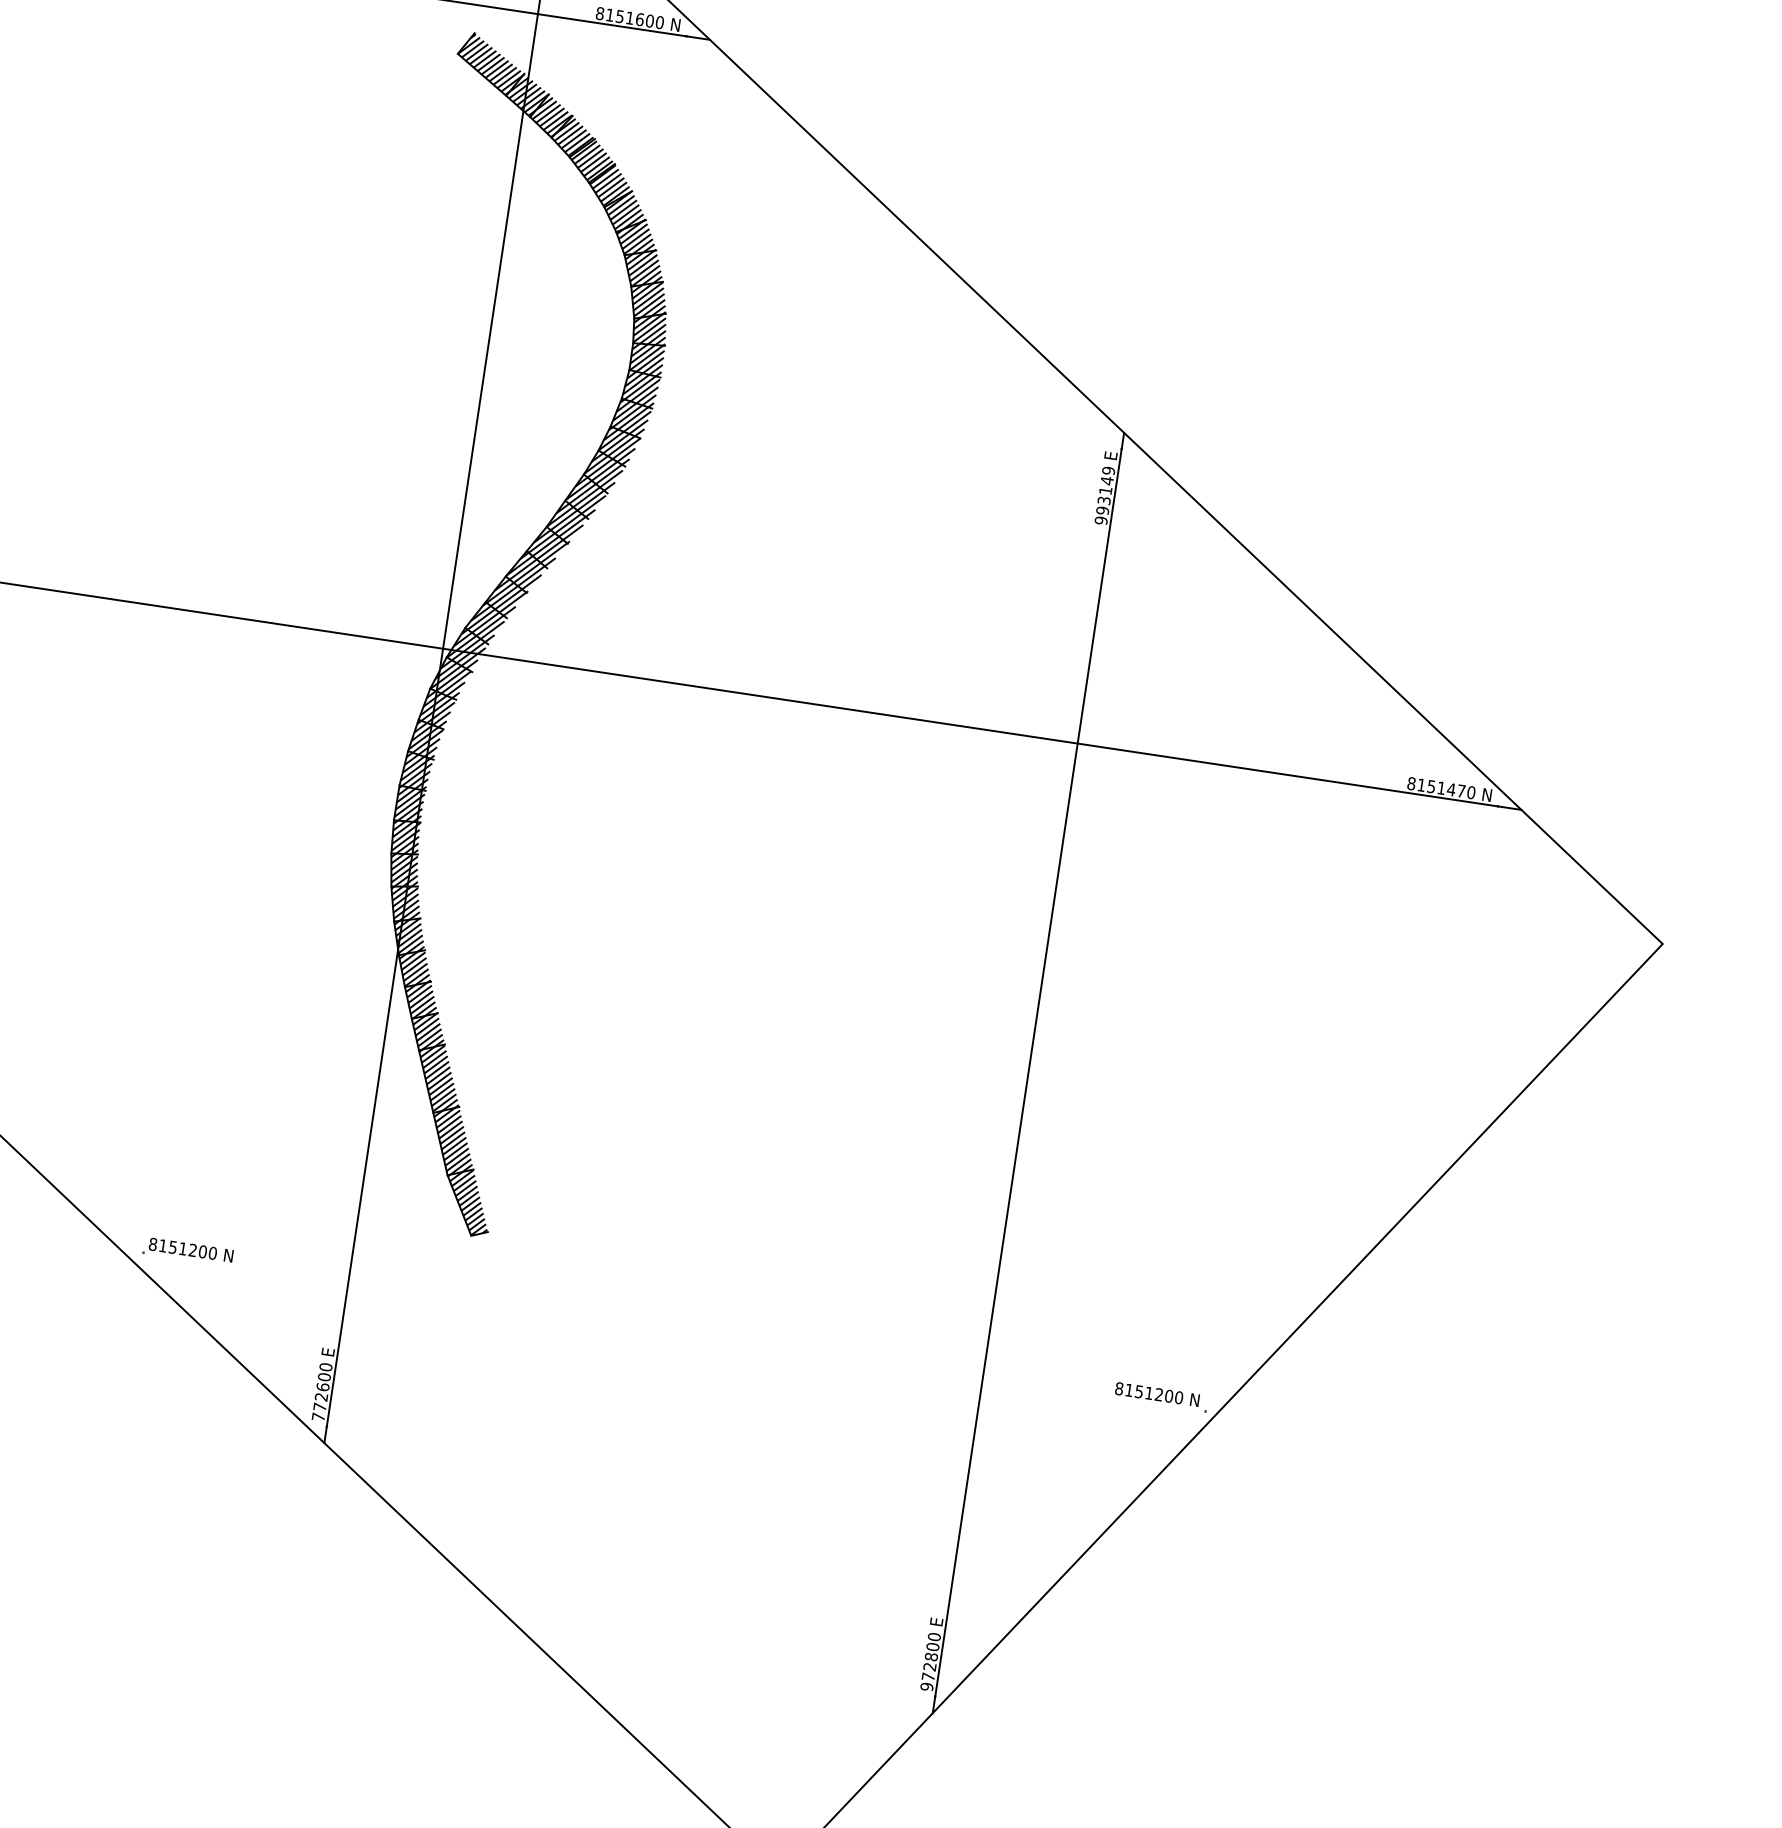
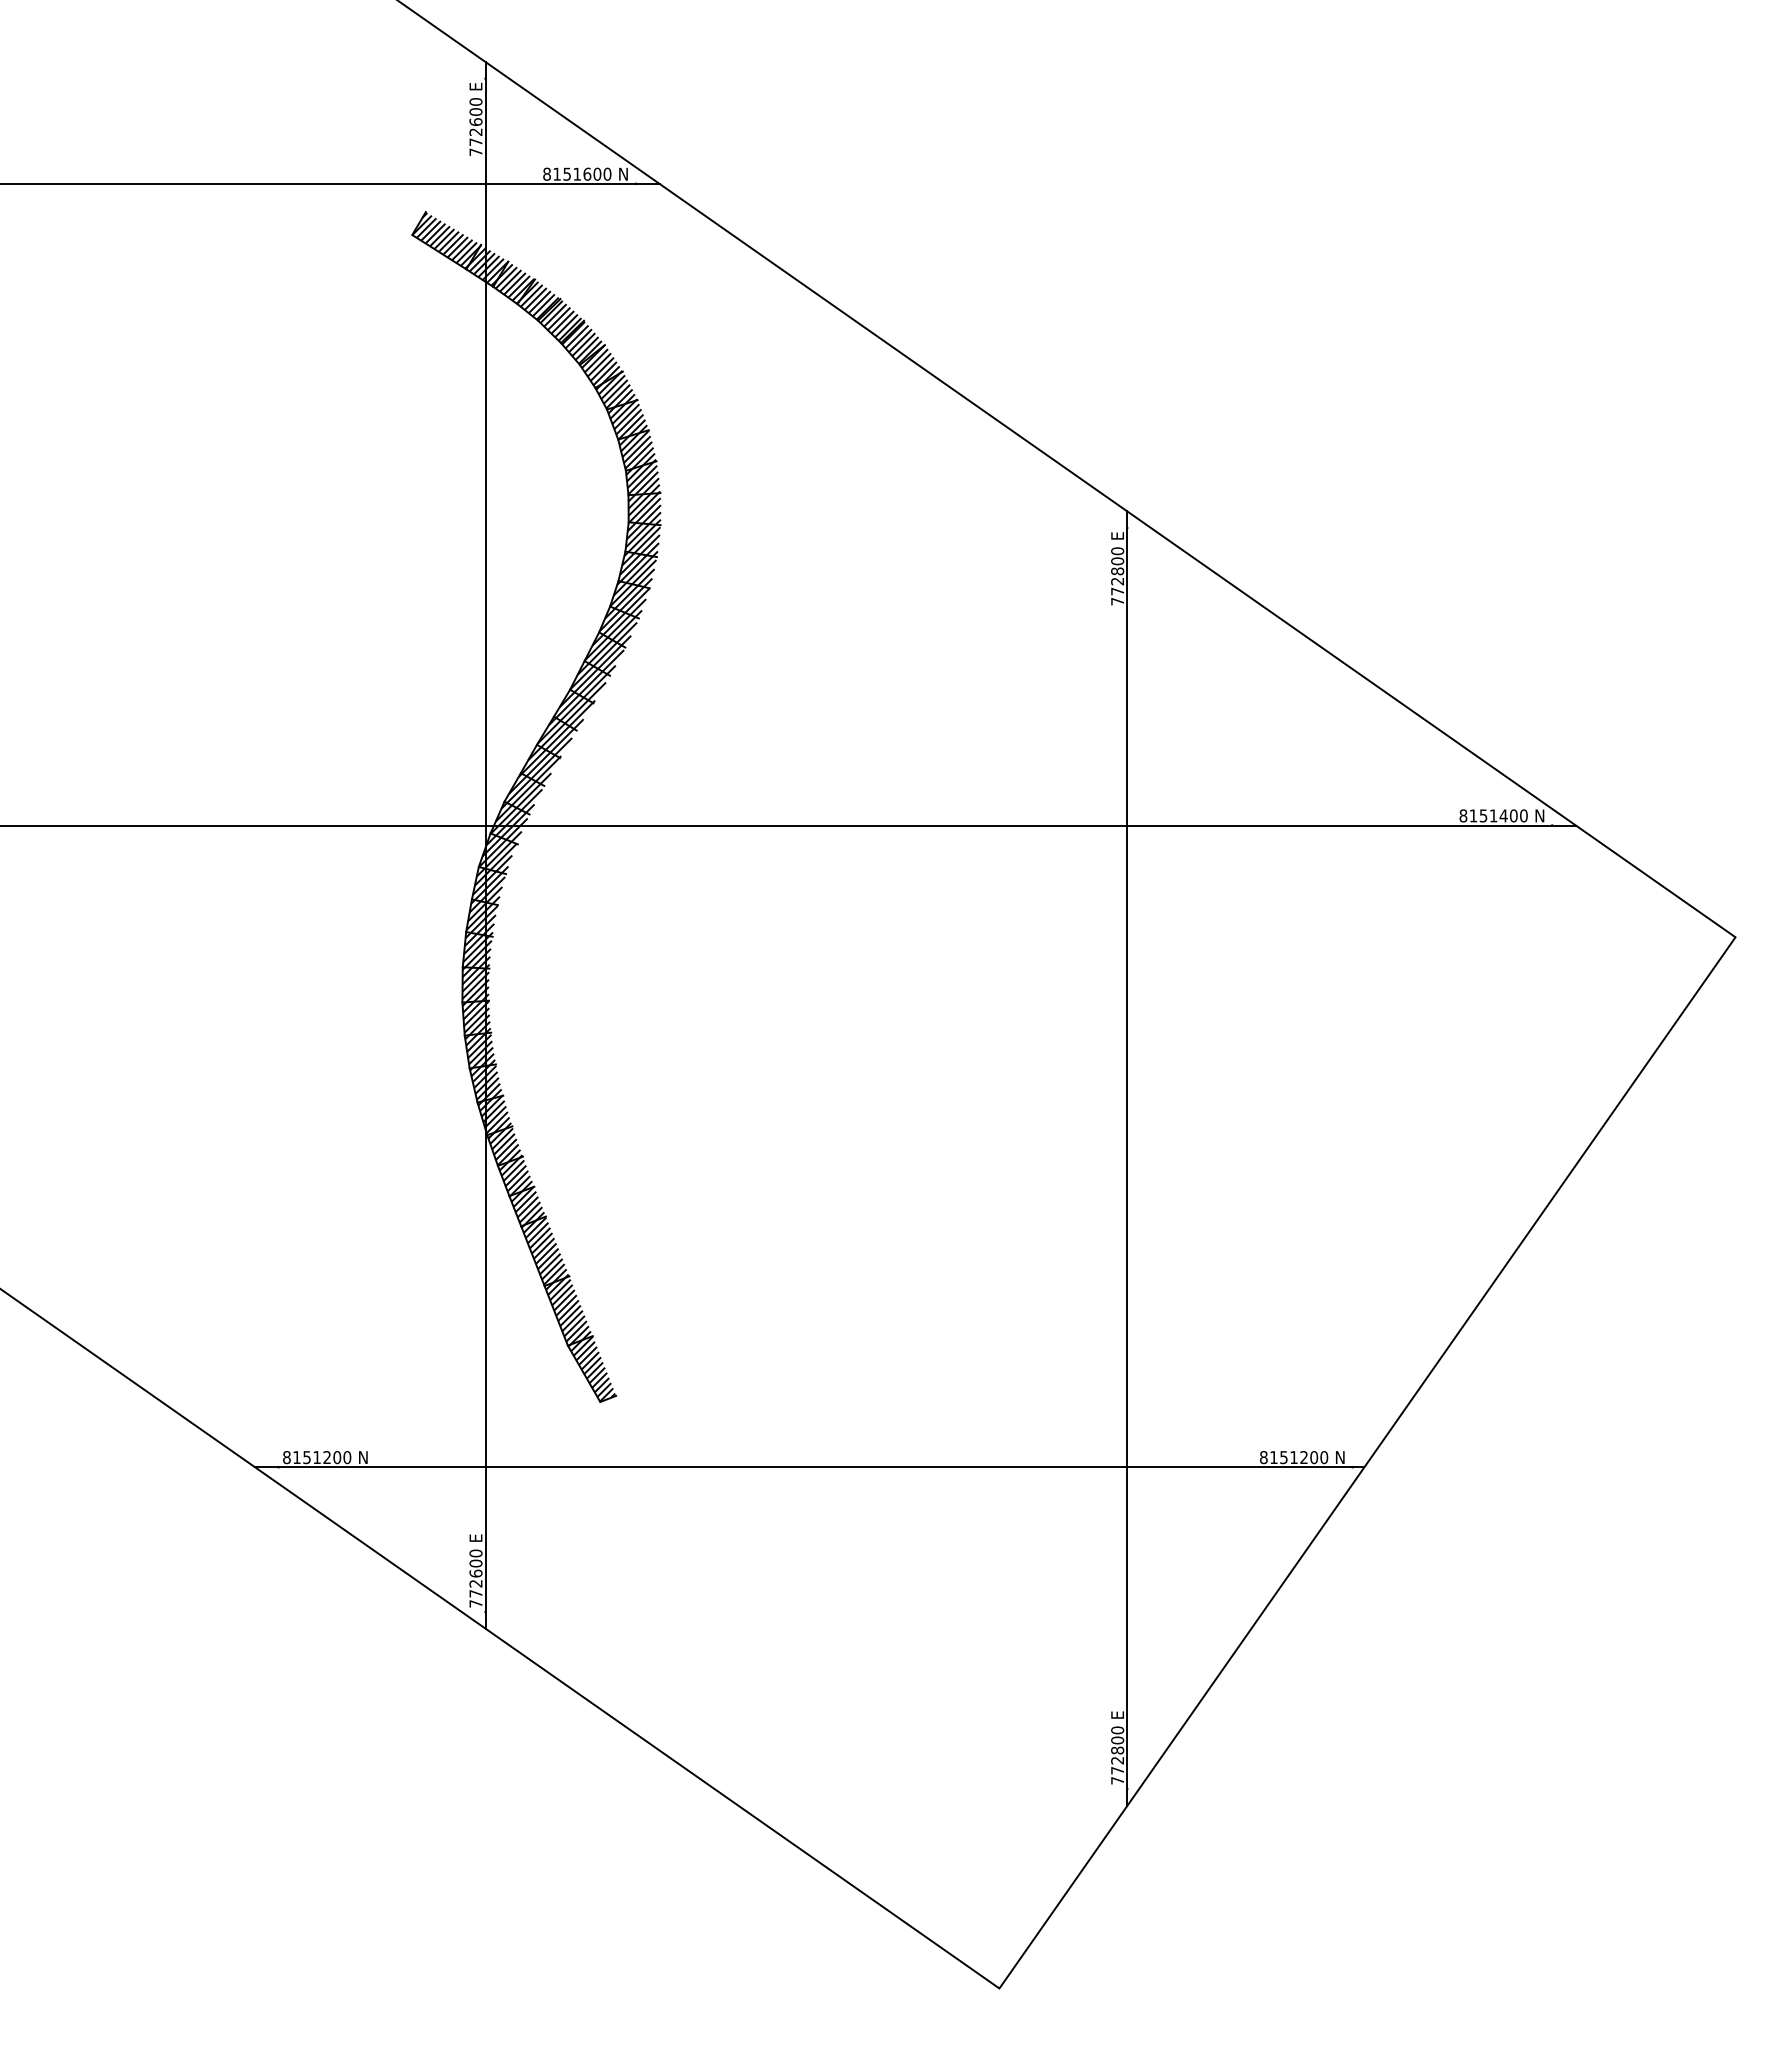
text: (1104, 495) -> (1117, 576), 993149 -> 772800
text: (1461, 790) -> (1513, 815), 8151470 -> 8151400
line: (668, 1331) -> (809, 1467), added
text: (926, 1686) -> (1117, 1780), 972800 -> 772800

